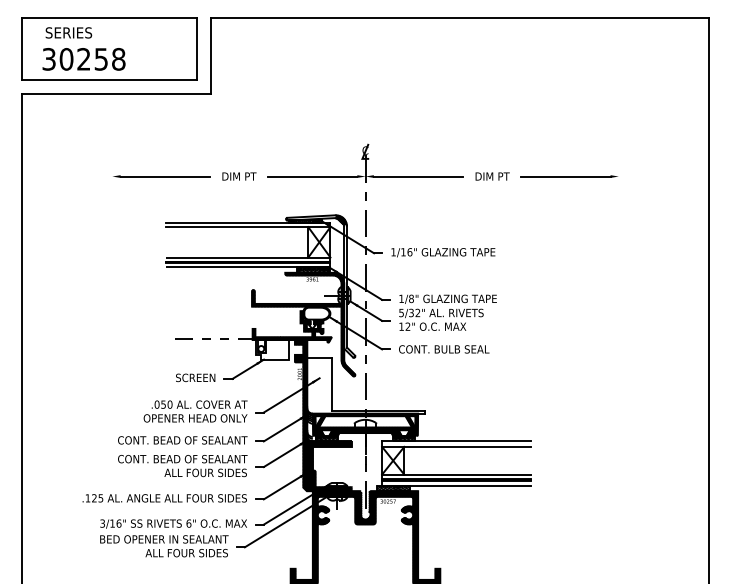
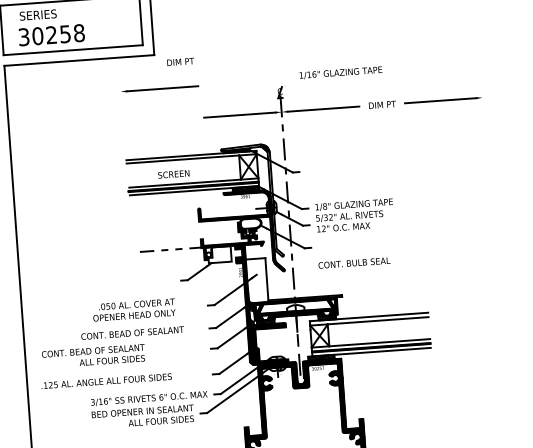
line: (161, 176) -> (159, 88), moved
text: (239, 176) -> (180, 61), moved
text: (443, 252) -> (341, 72), moved
text: (444, 349) -> (354, 263), moved
text: (195, 377) -> (173, 174), moved
text: (195, 411) -> (134, 310), moved
text: (182, 440) -> (132, 333), moved
text: (182, 466) -> (93, 356), moved
text: (164, 498) -> (106, 381), moved

